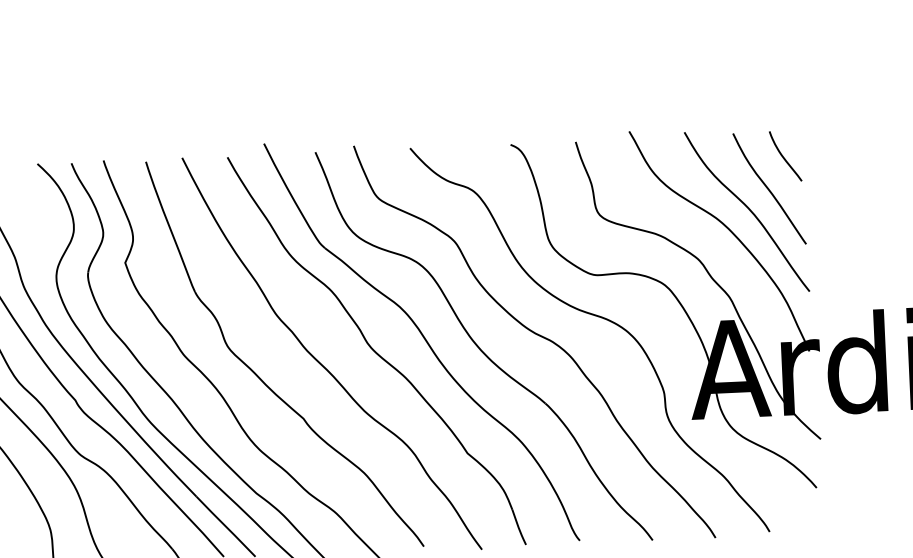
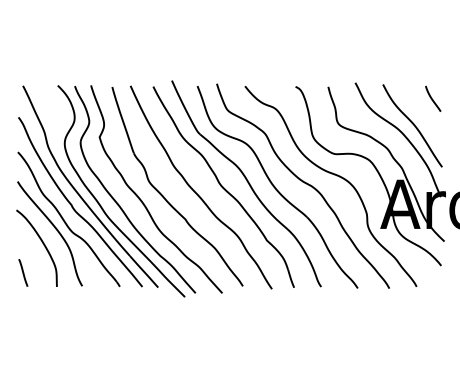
curve: (769, 188) -> (424, 114), removed

